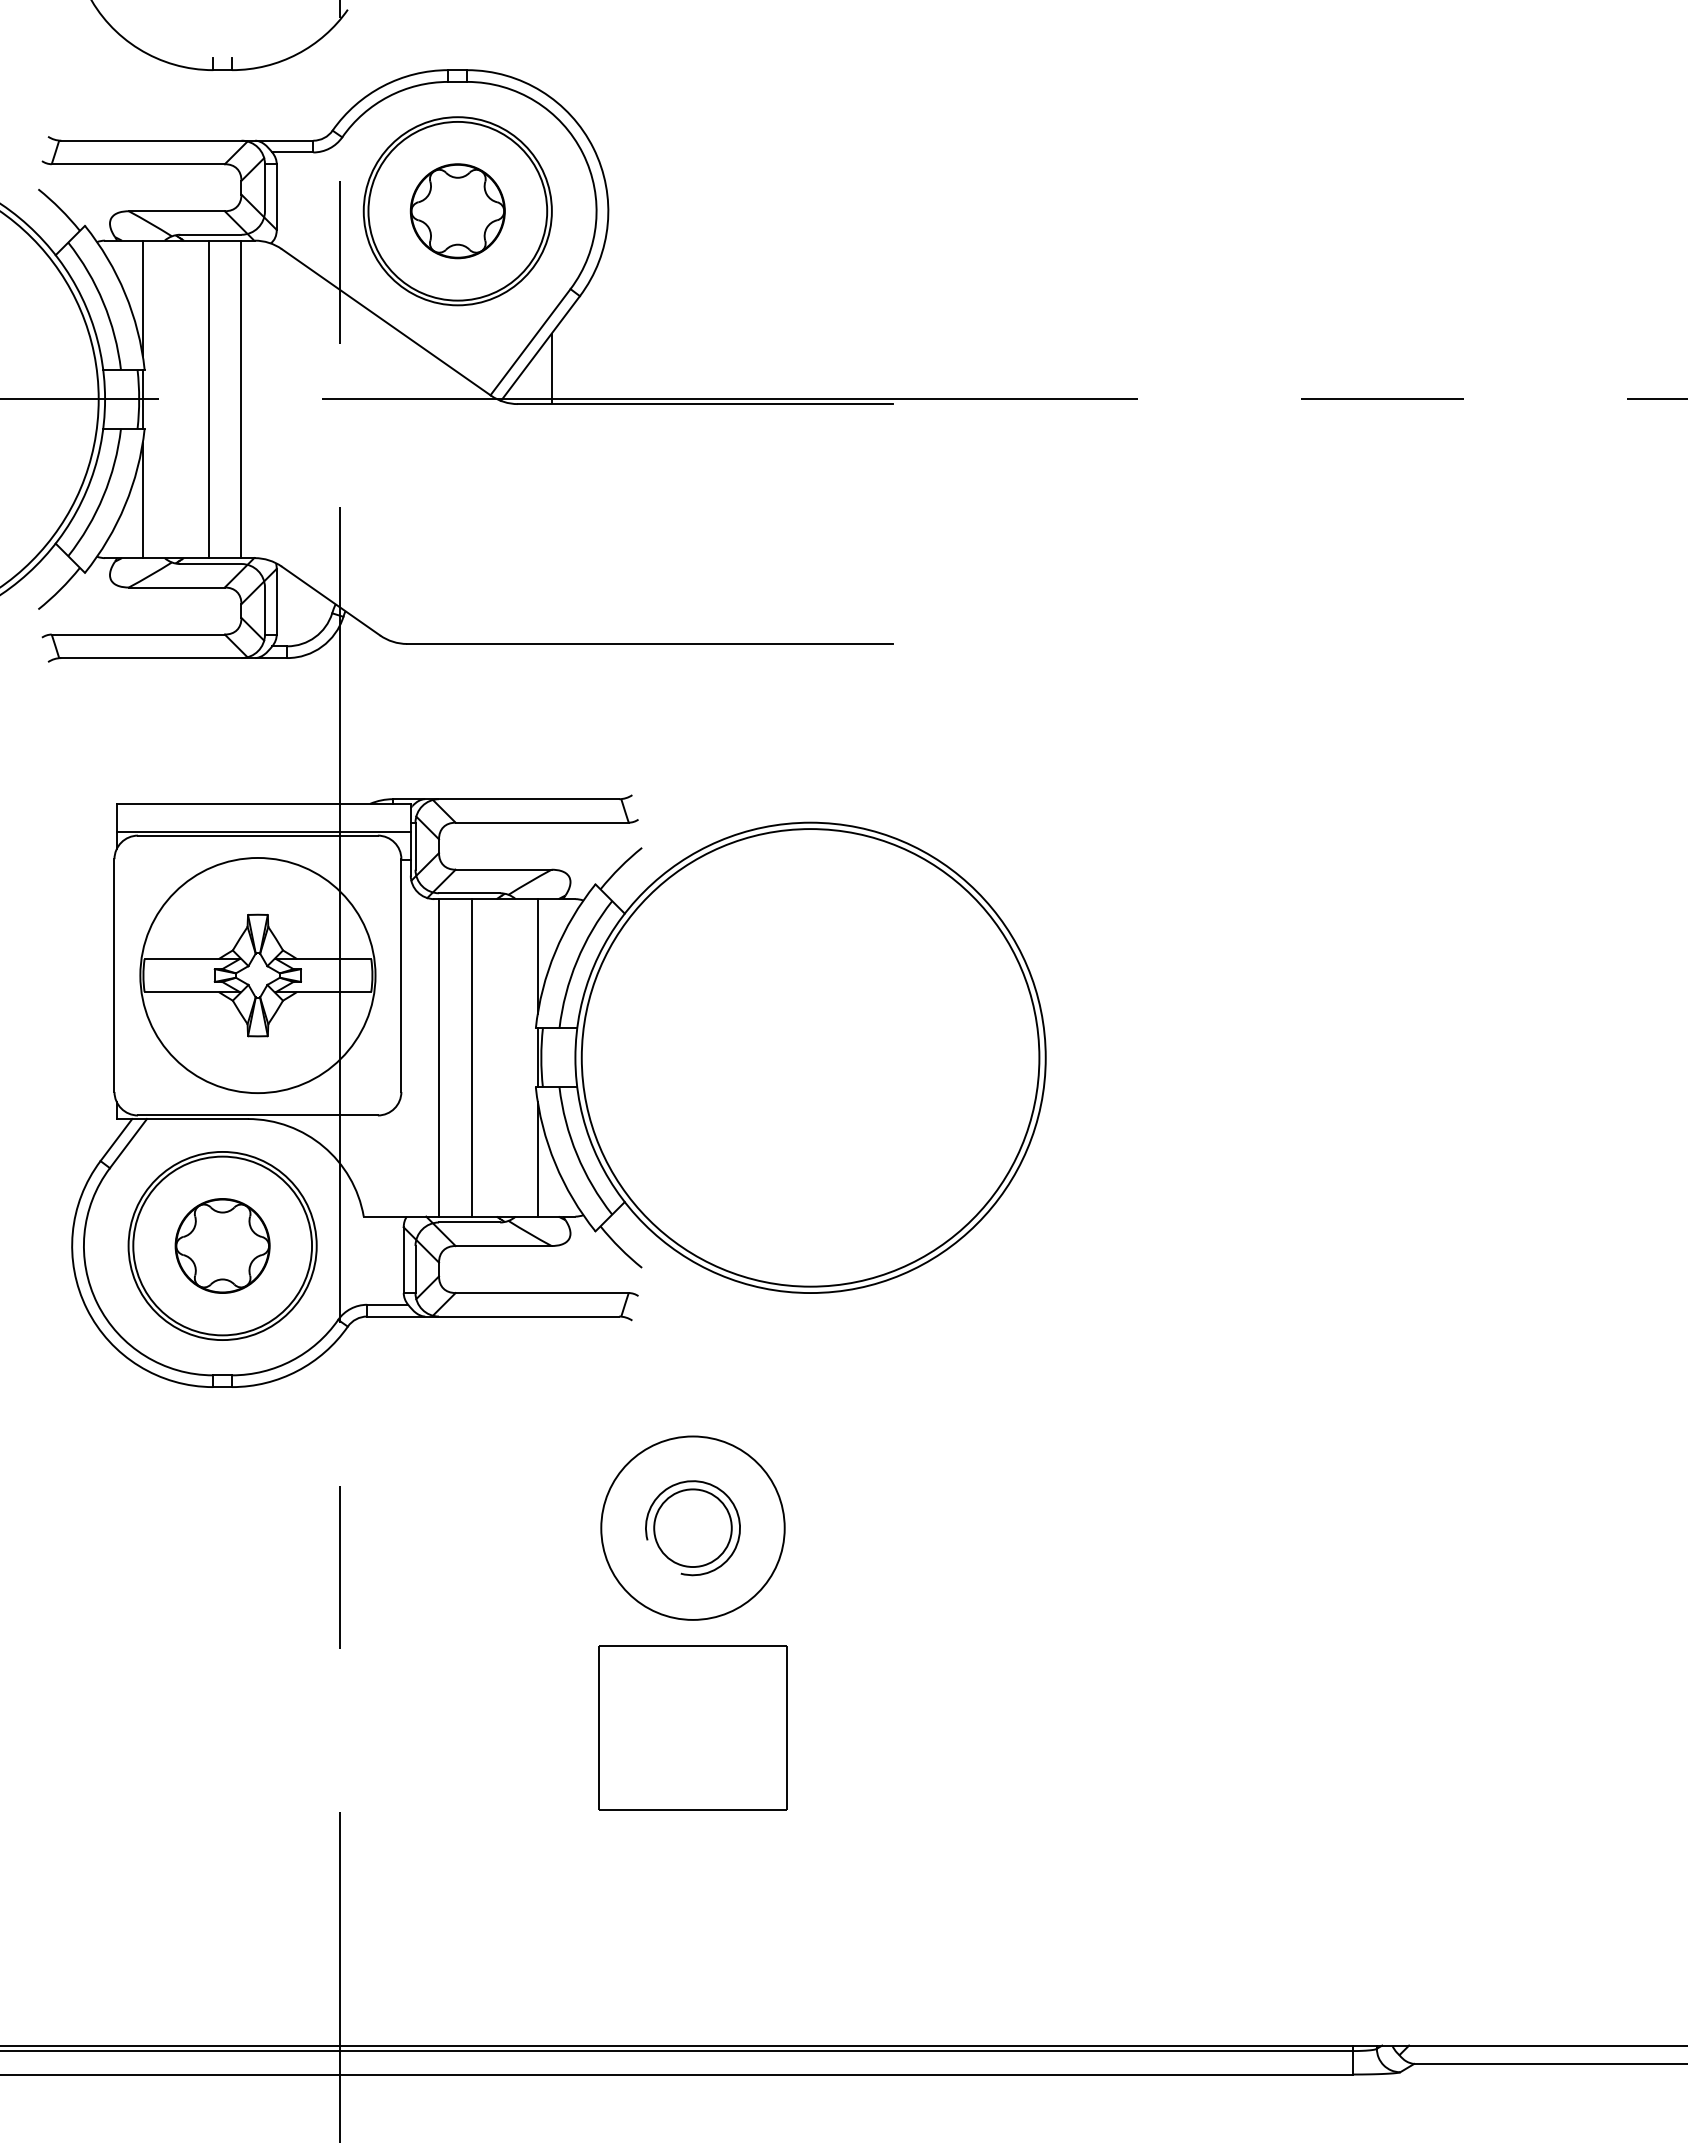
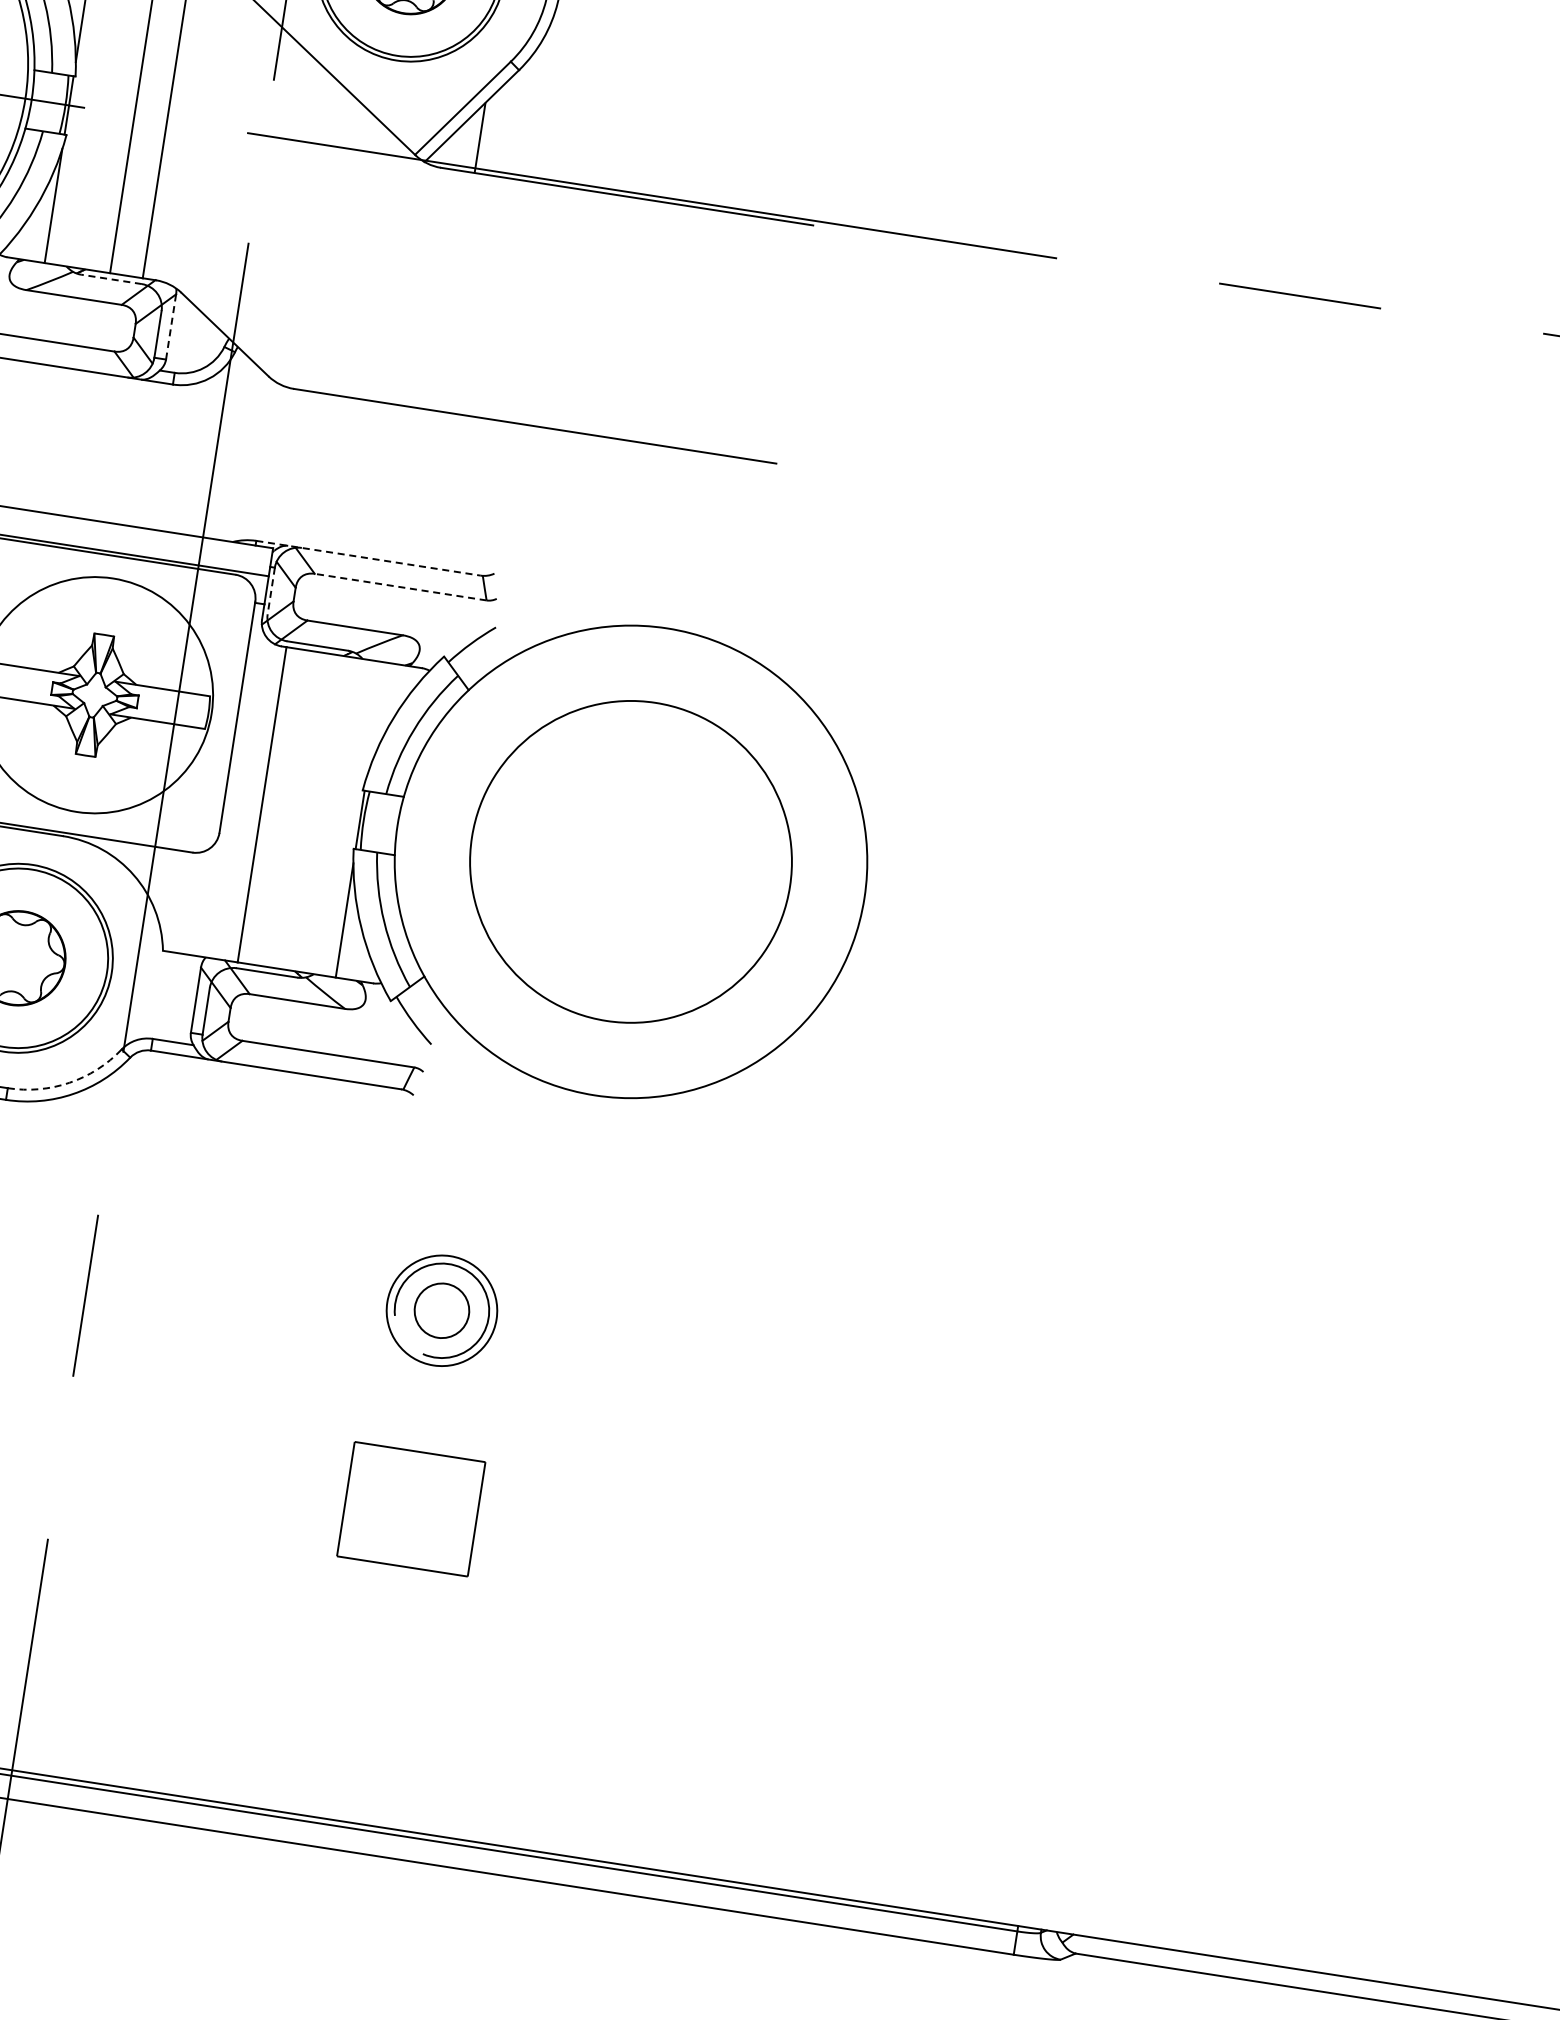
line: (210, 564) -> (111, 279), solid -> dashed
line: (276, 601) -> (170, 326), solid -> dashed
line: (506, 799) -> (368, 558), solid -> dashed
line: (542, 822) -> (401, 586), solid -> dashed
line: (415, 846) -> (271, 591), solid -> dashed
line: (537, 956) -> (375, 719), removed
line: (471, 1057) -> (294, 809), removed
circle: (810, 1057) -> (630, 861), size x0.7
arc: (291, 1360) -> (69, 1082), solid -> dashed
circle: (692, 1527) -> (441, 1310), size x0.6
circle: (692, 1528) -> (441, 1311), size x0.7
part: (692, 1727) -> (410, 1508), size x0.7

